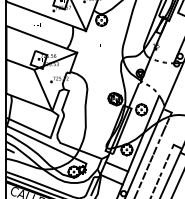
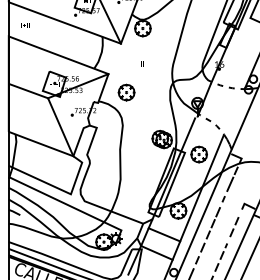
text: (38, 25) -> (25, 25), moved
part: (90, 65) -> (126, 92), added

